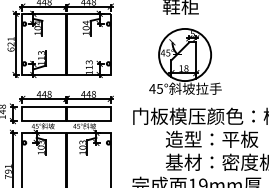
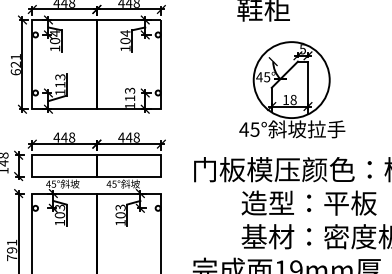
part: (185, 61) -> (292, 89), moved

